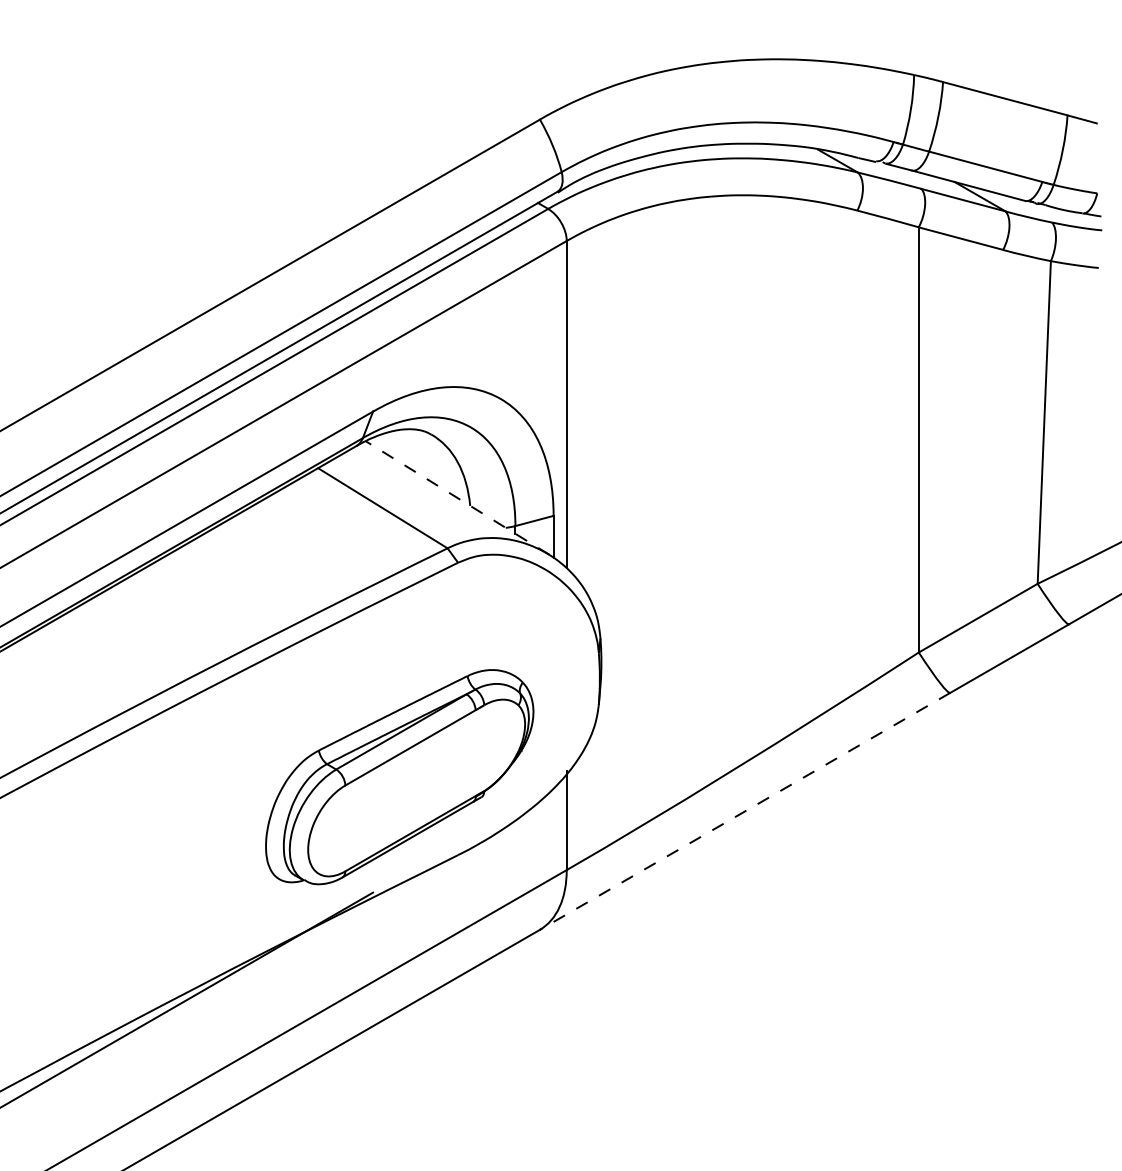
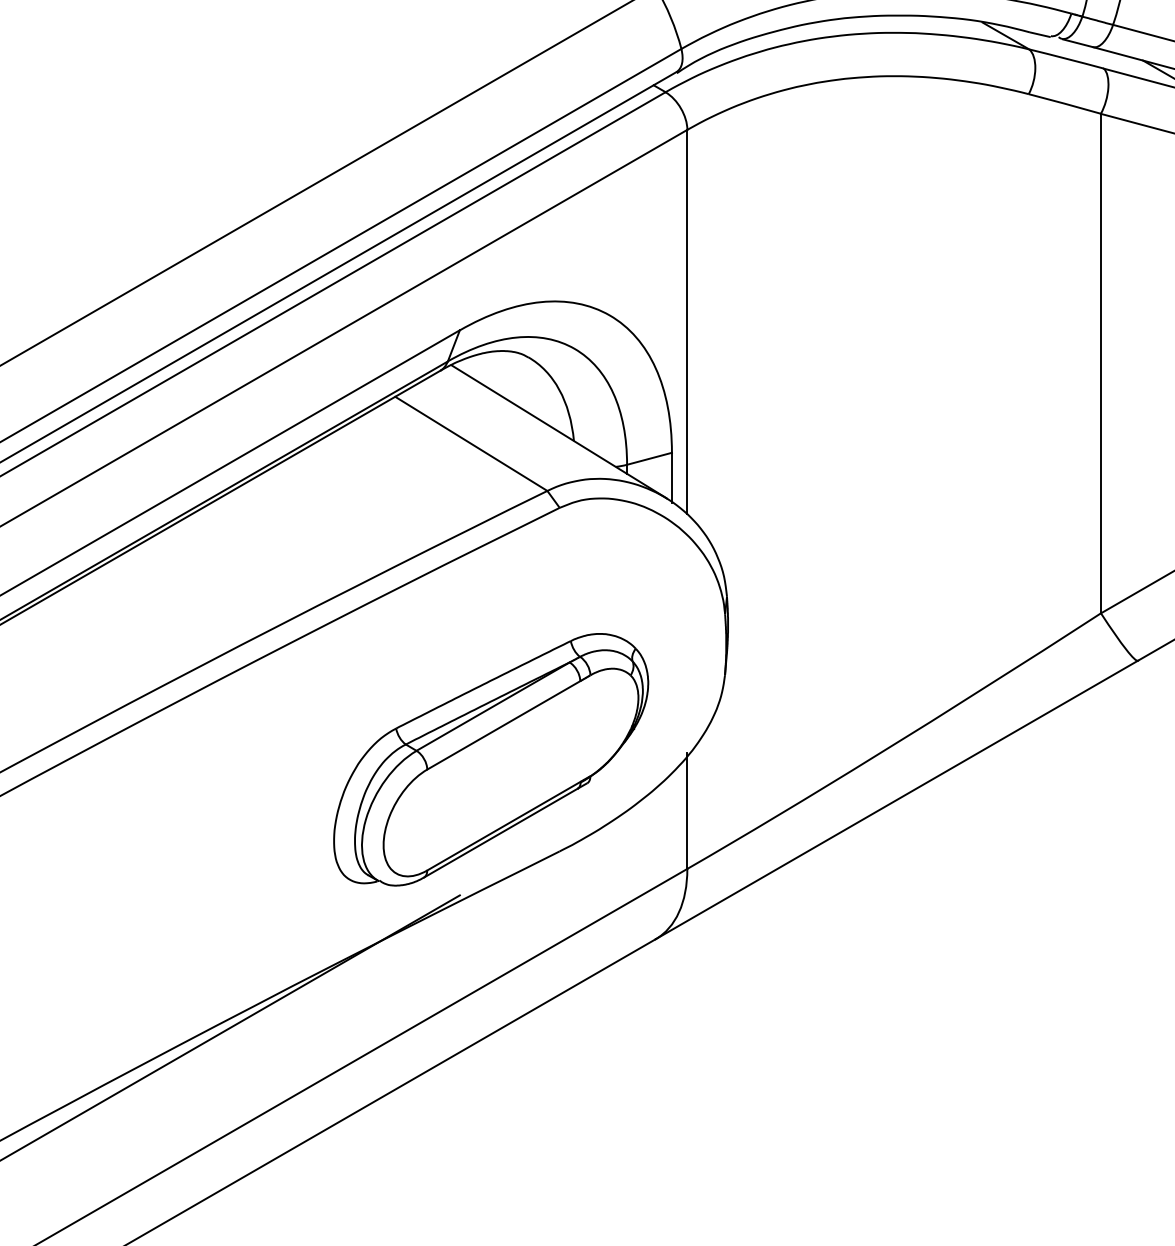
line: (457, 498) -> (559, 432), dashed -> solid
line: (744, 811) -> (896, 800), dashed -> solid

